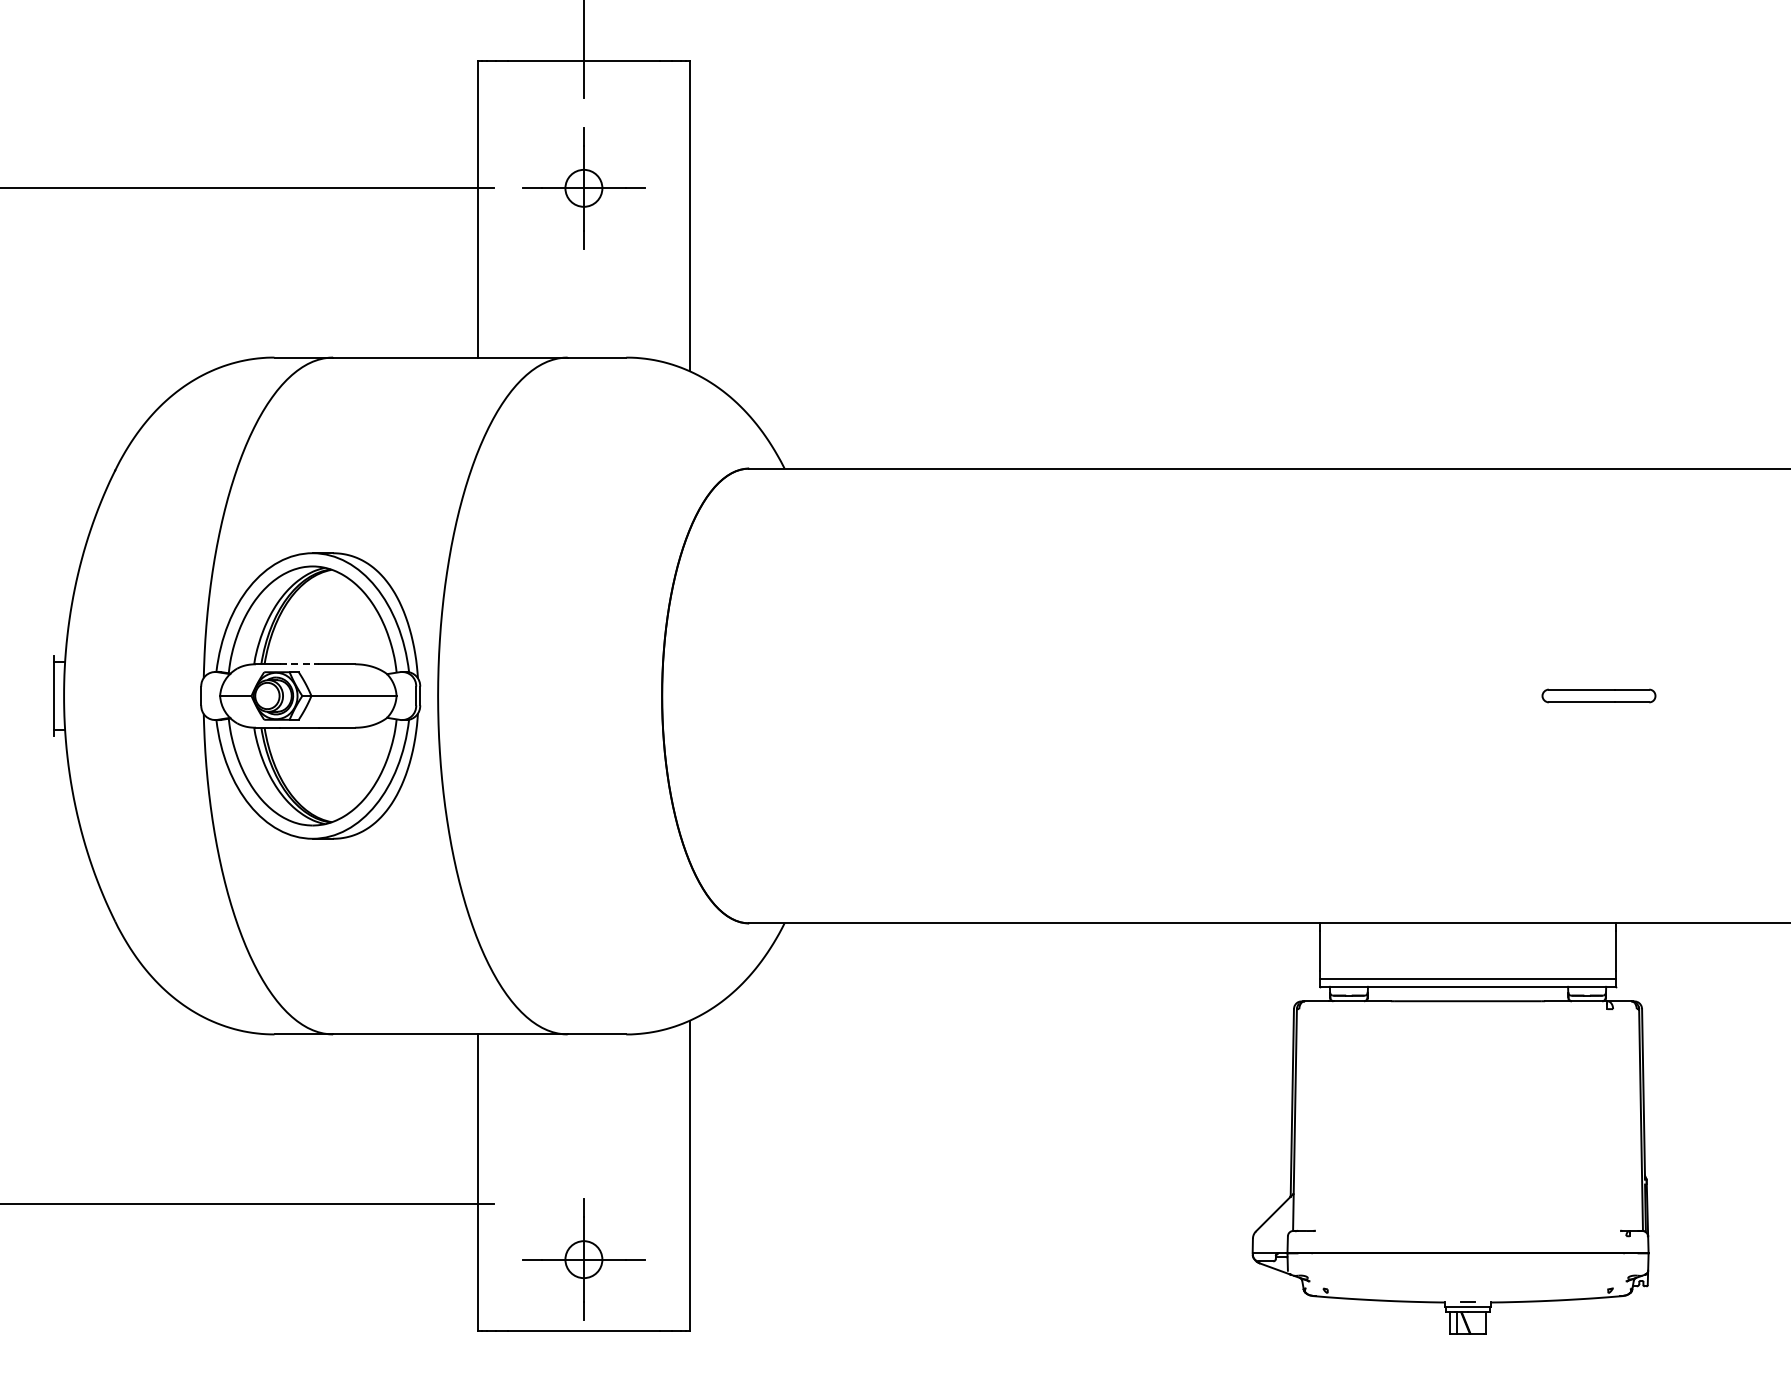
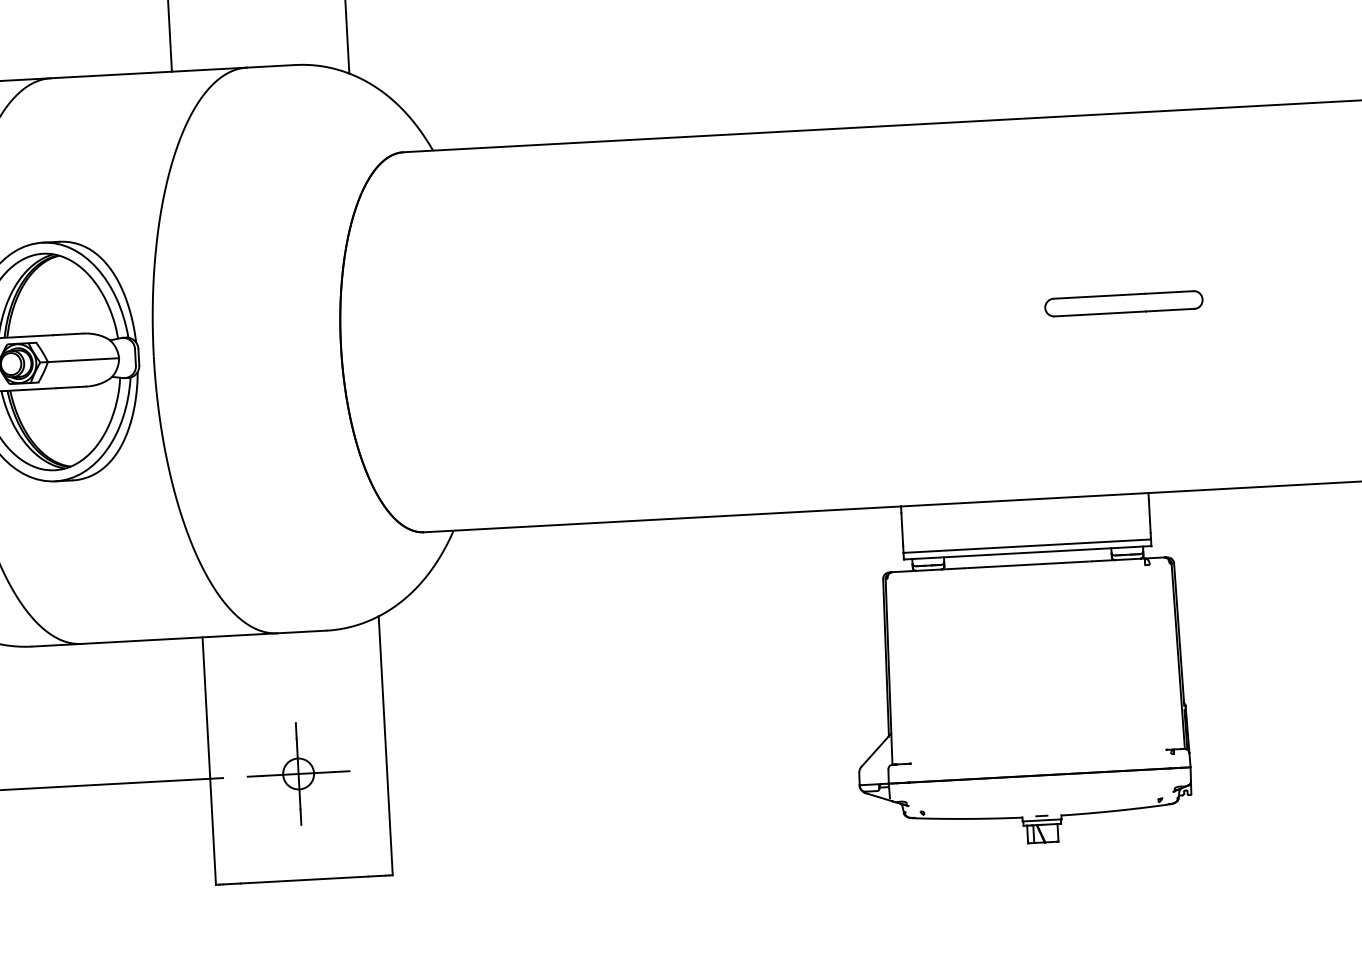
line: (299, 664) -> (36, 336), dashed -> solid
part: (1598, 695) -> (1123, 303), size x1.67
part: (583, 1259) -> (298, 773), moved

